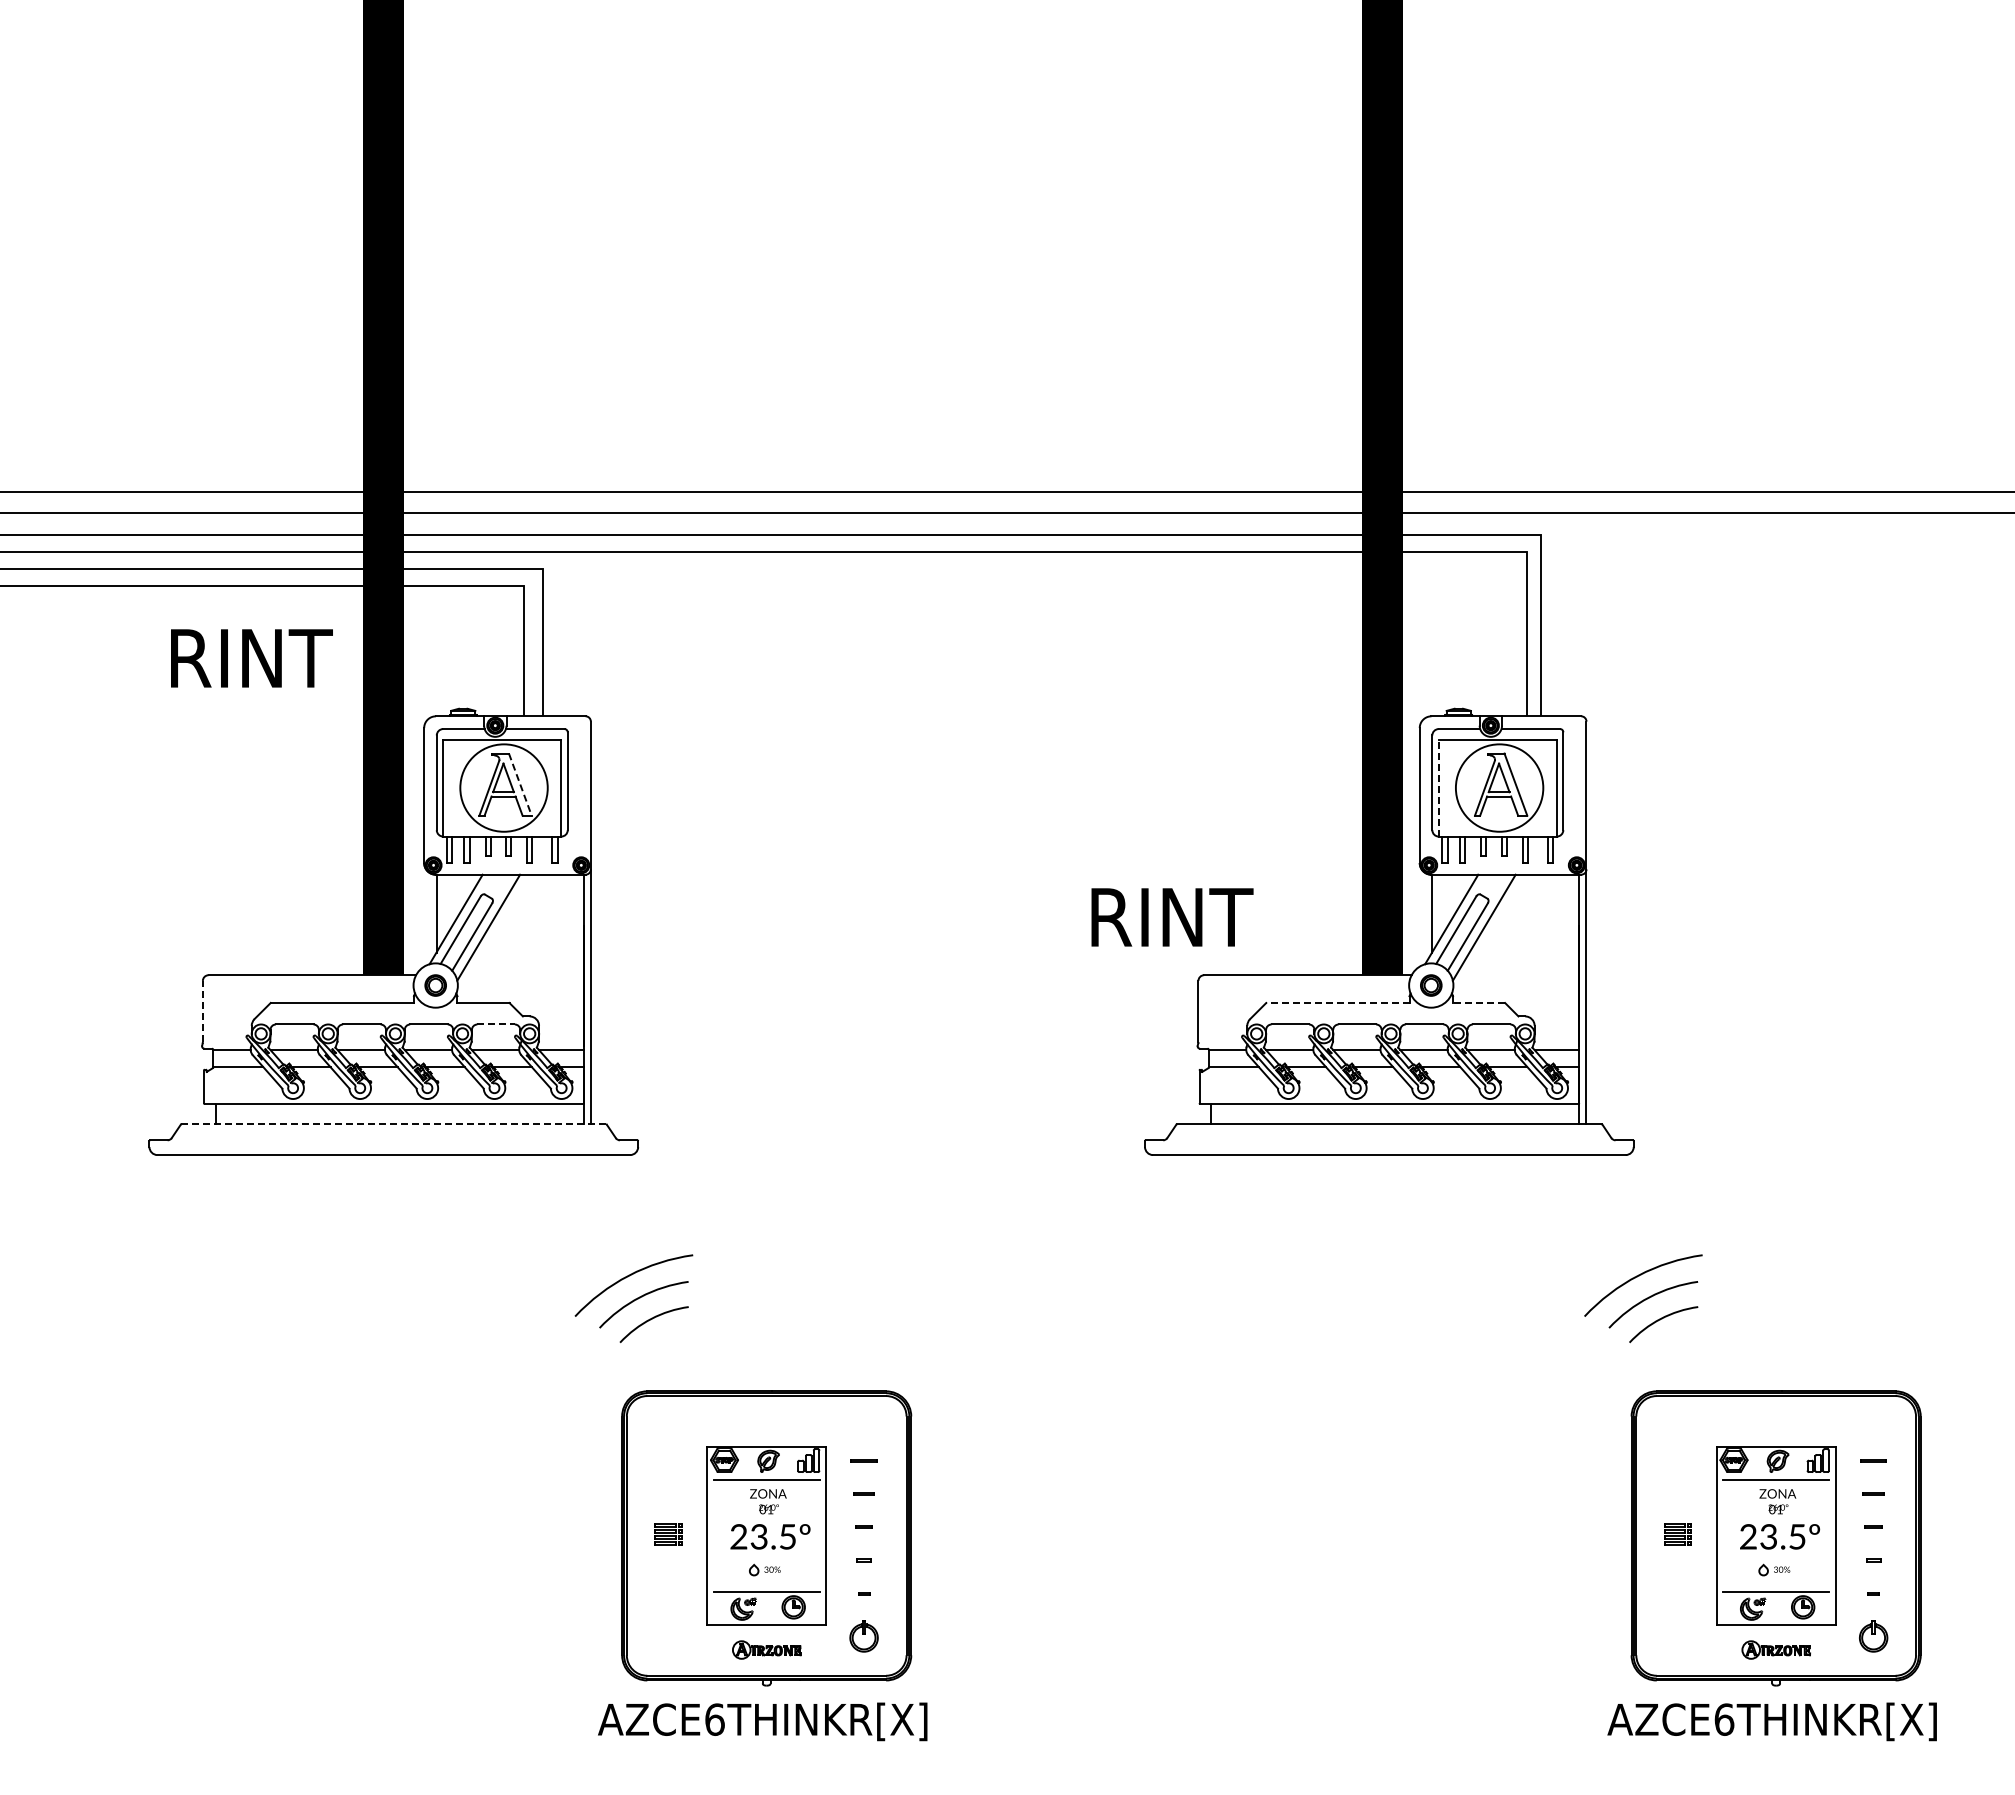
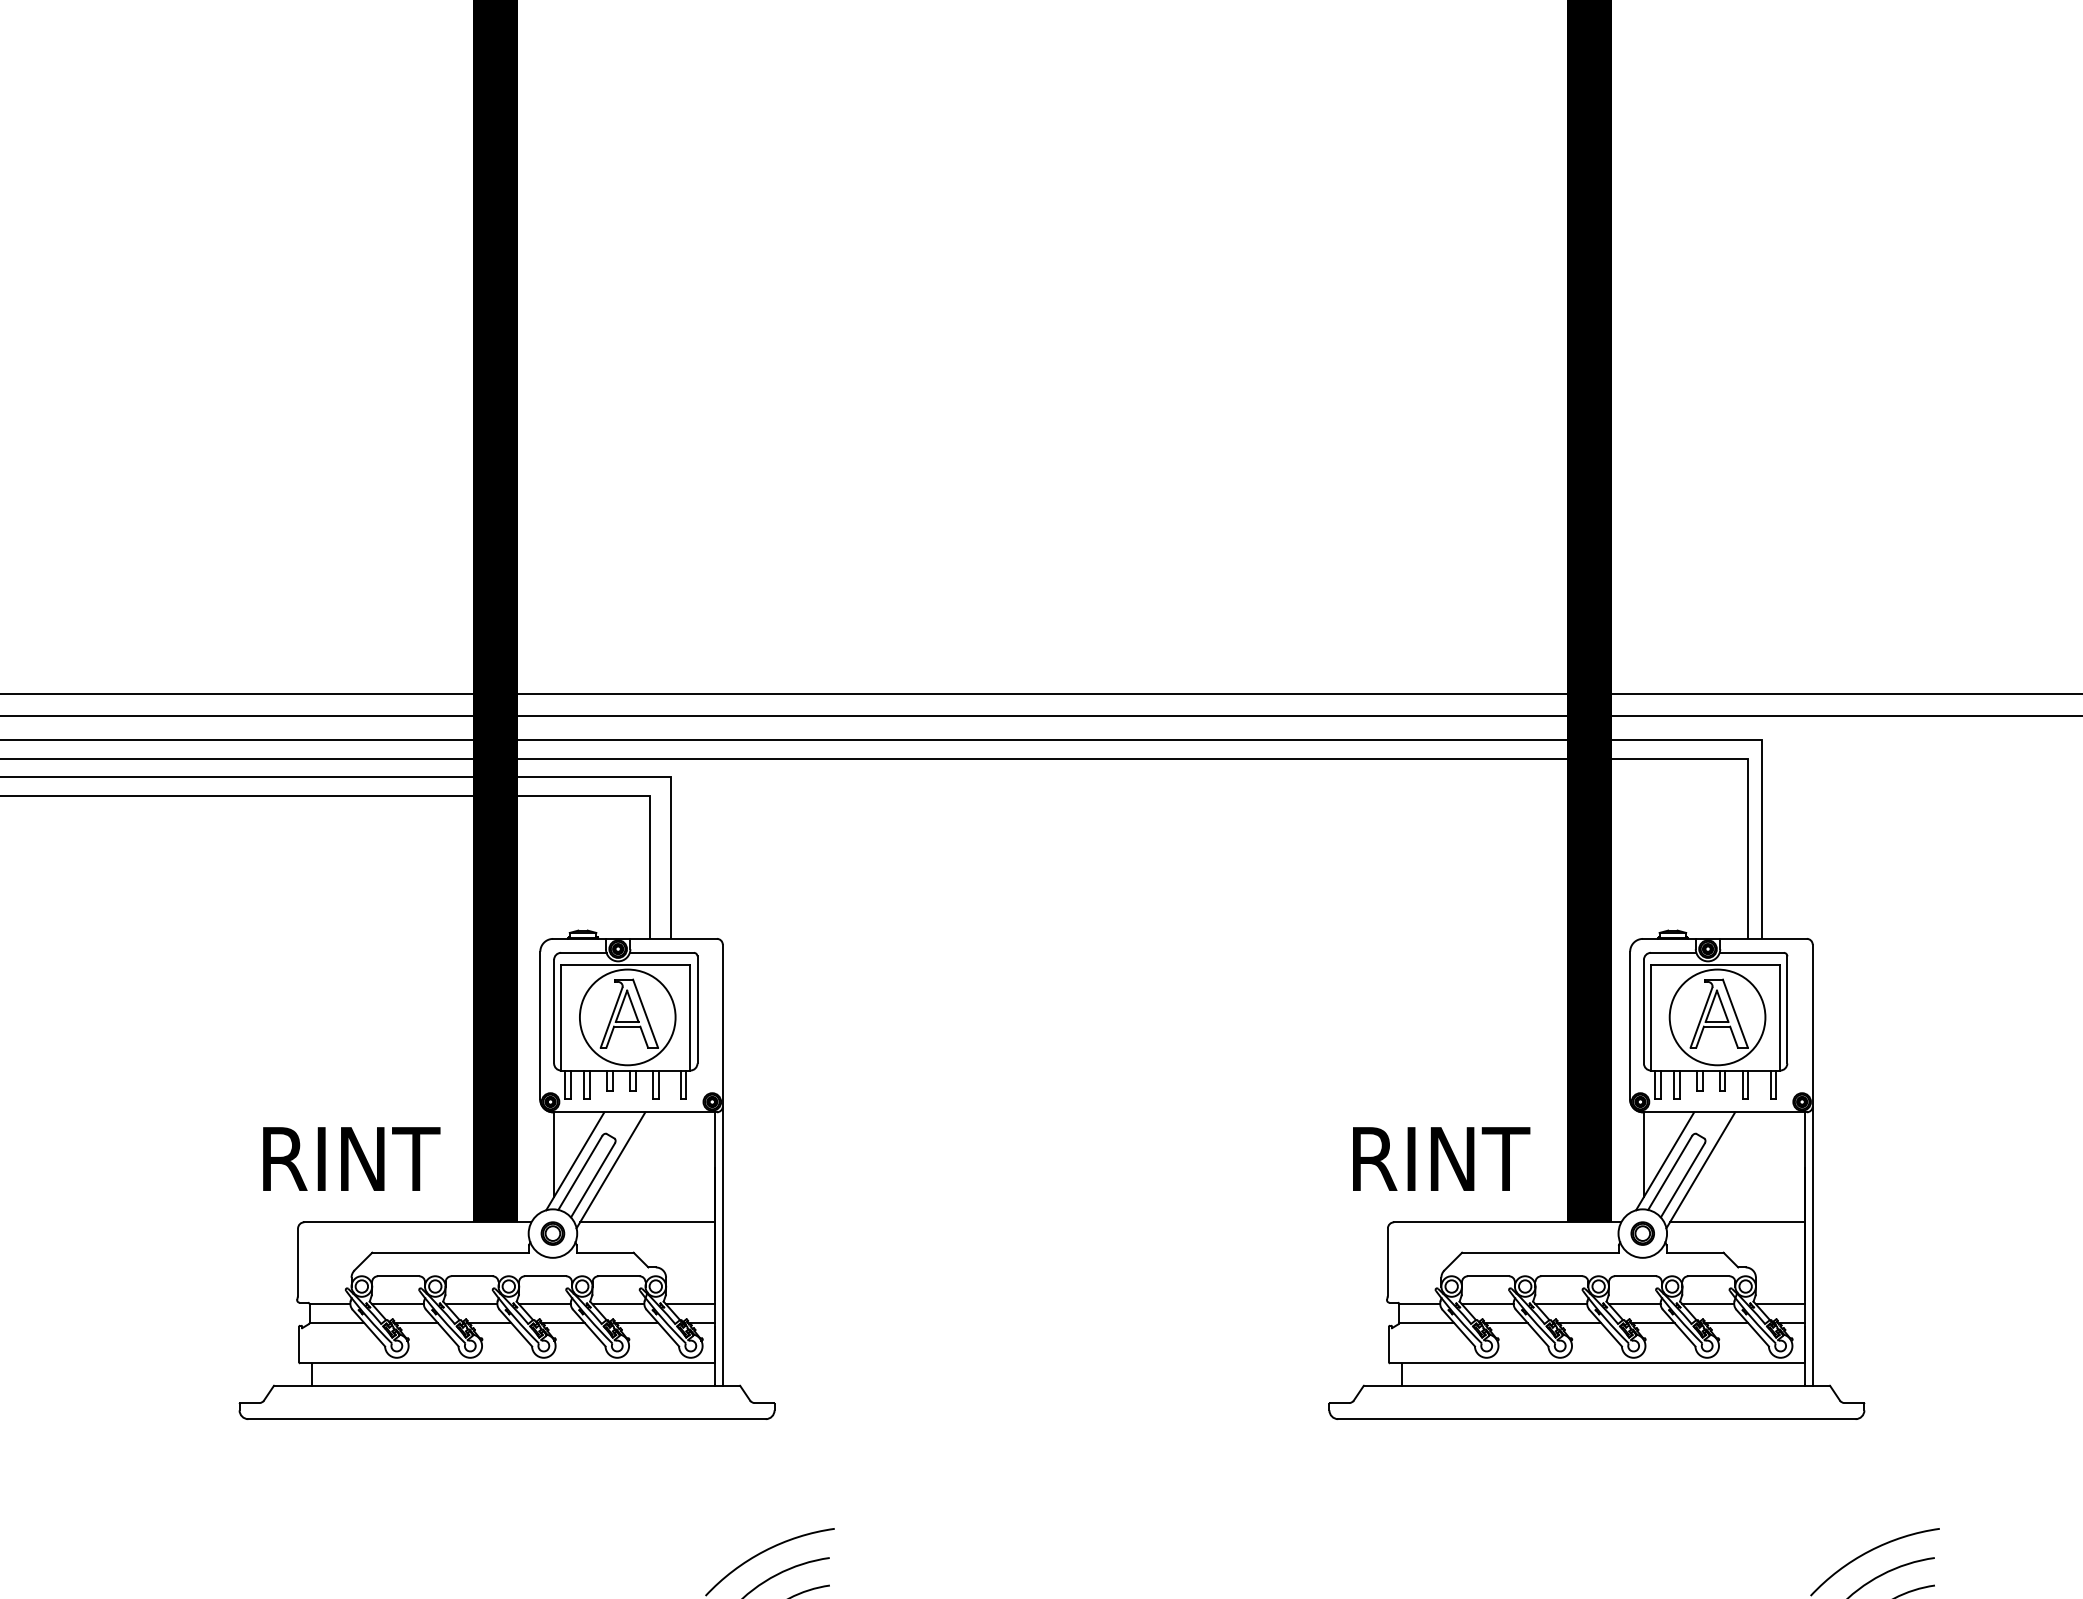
text: (251, 658) -> (351, 1159), moved
line: (520, 785) -> (645, 1014), dashed -> solid
line: (1438, 788) -> (1650, 1017), dashed -> solid
text: (1172, 917) -> (1441, 1159), moved
line: (521, 975) -> (646, 1222), added
line: (1517, 975) -> (1737, 1222), added
line: (1337, 1003) -> (1540, 1253), dashed -> solid
line: (1478, 1003) -> (1694, 1253), dashed -> solid
line: (202, 1011) -> (297, 1262), dashed -> solid
line: (496, 1024) -> (619, 1276), dashed -> solid
line: (393, 1124) -> (506, 1385), dashed -> solid

